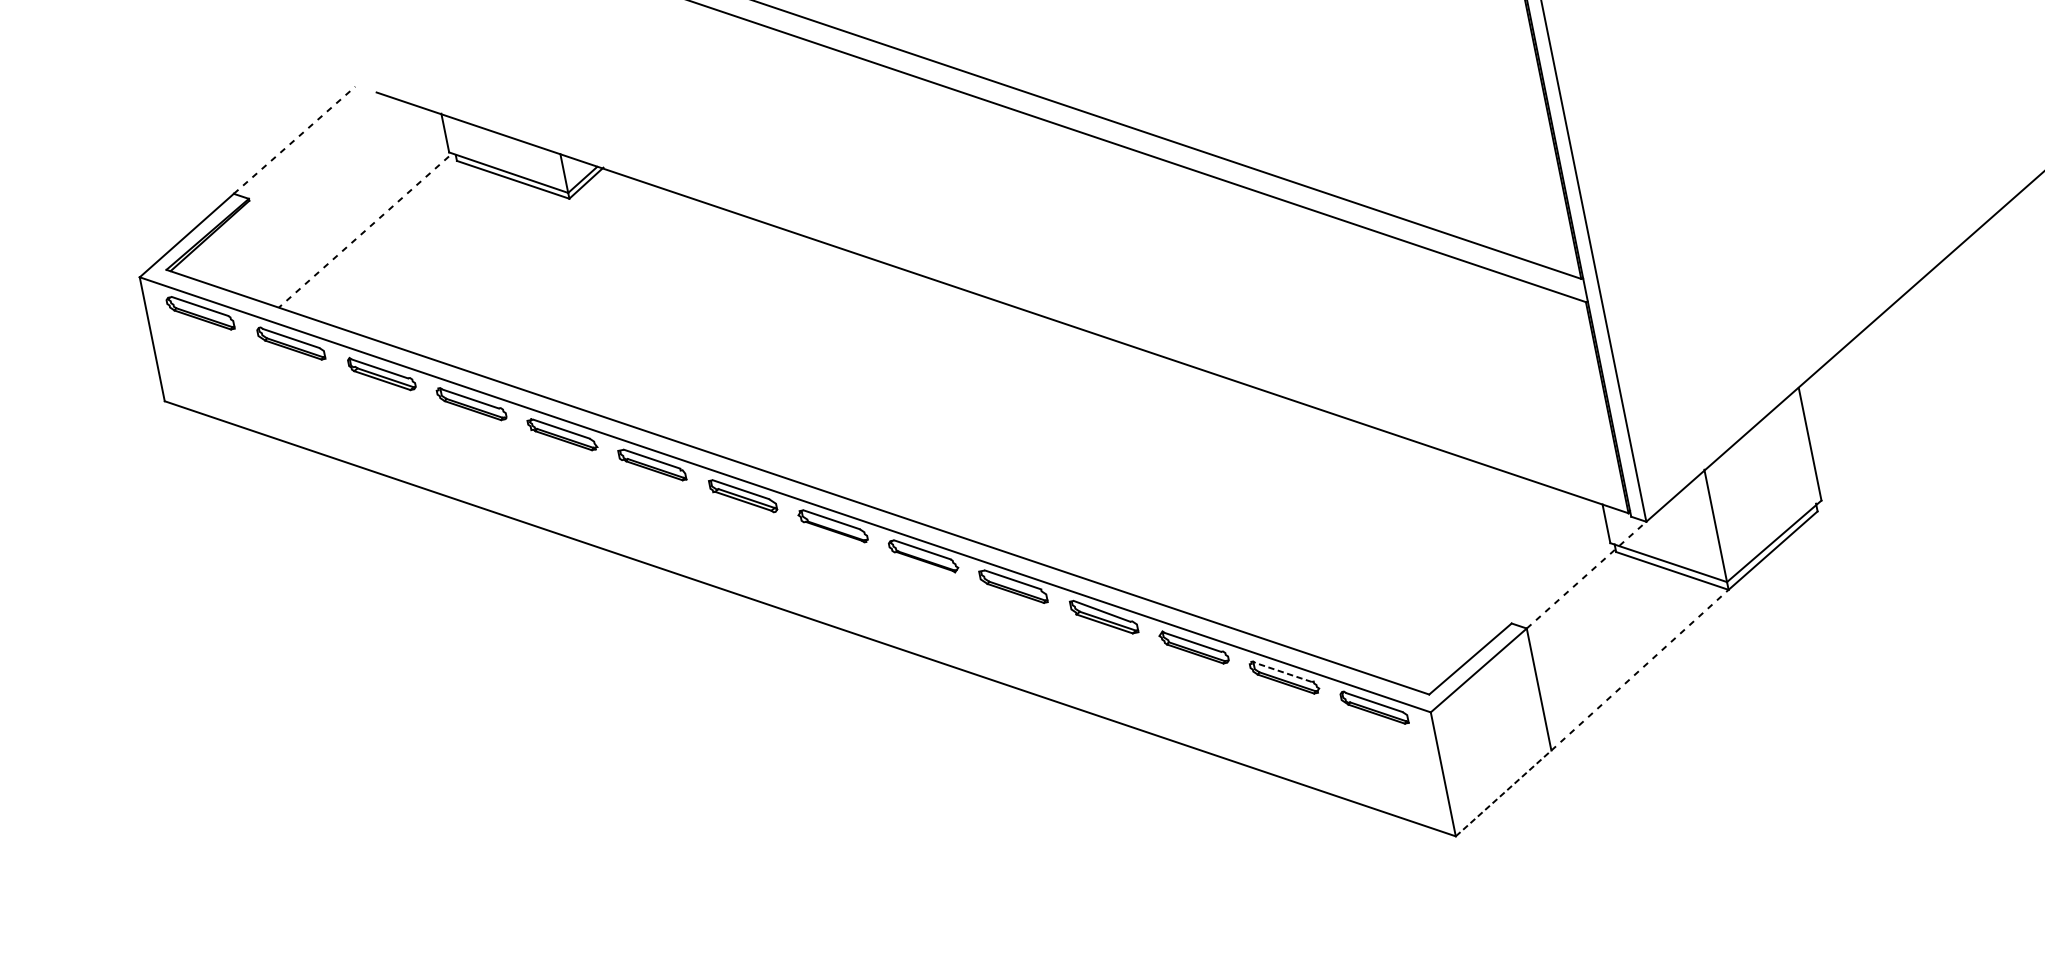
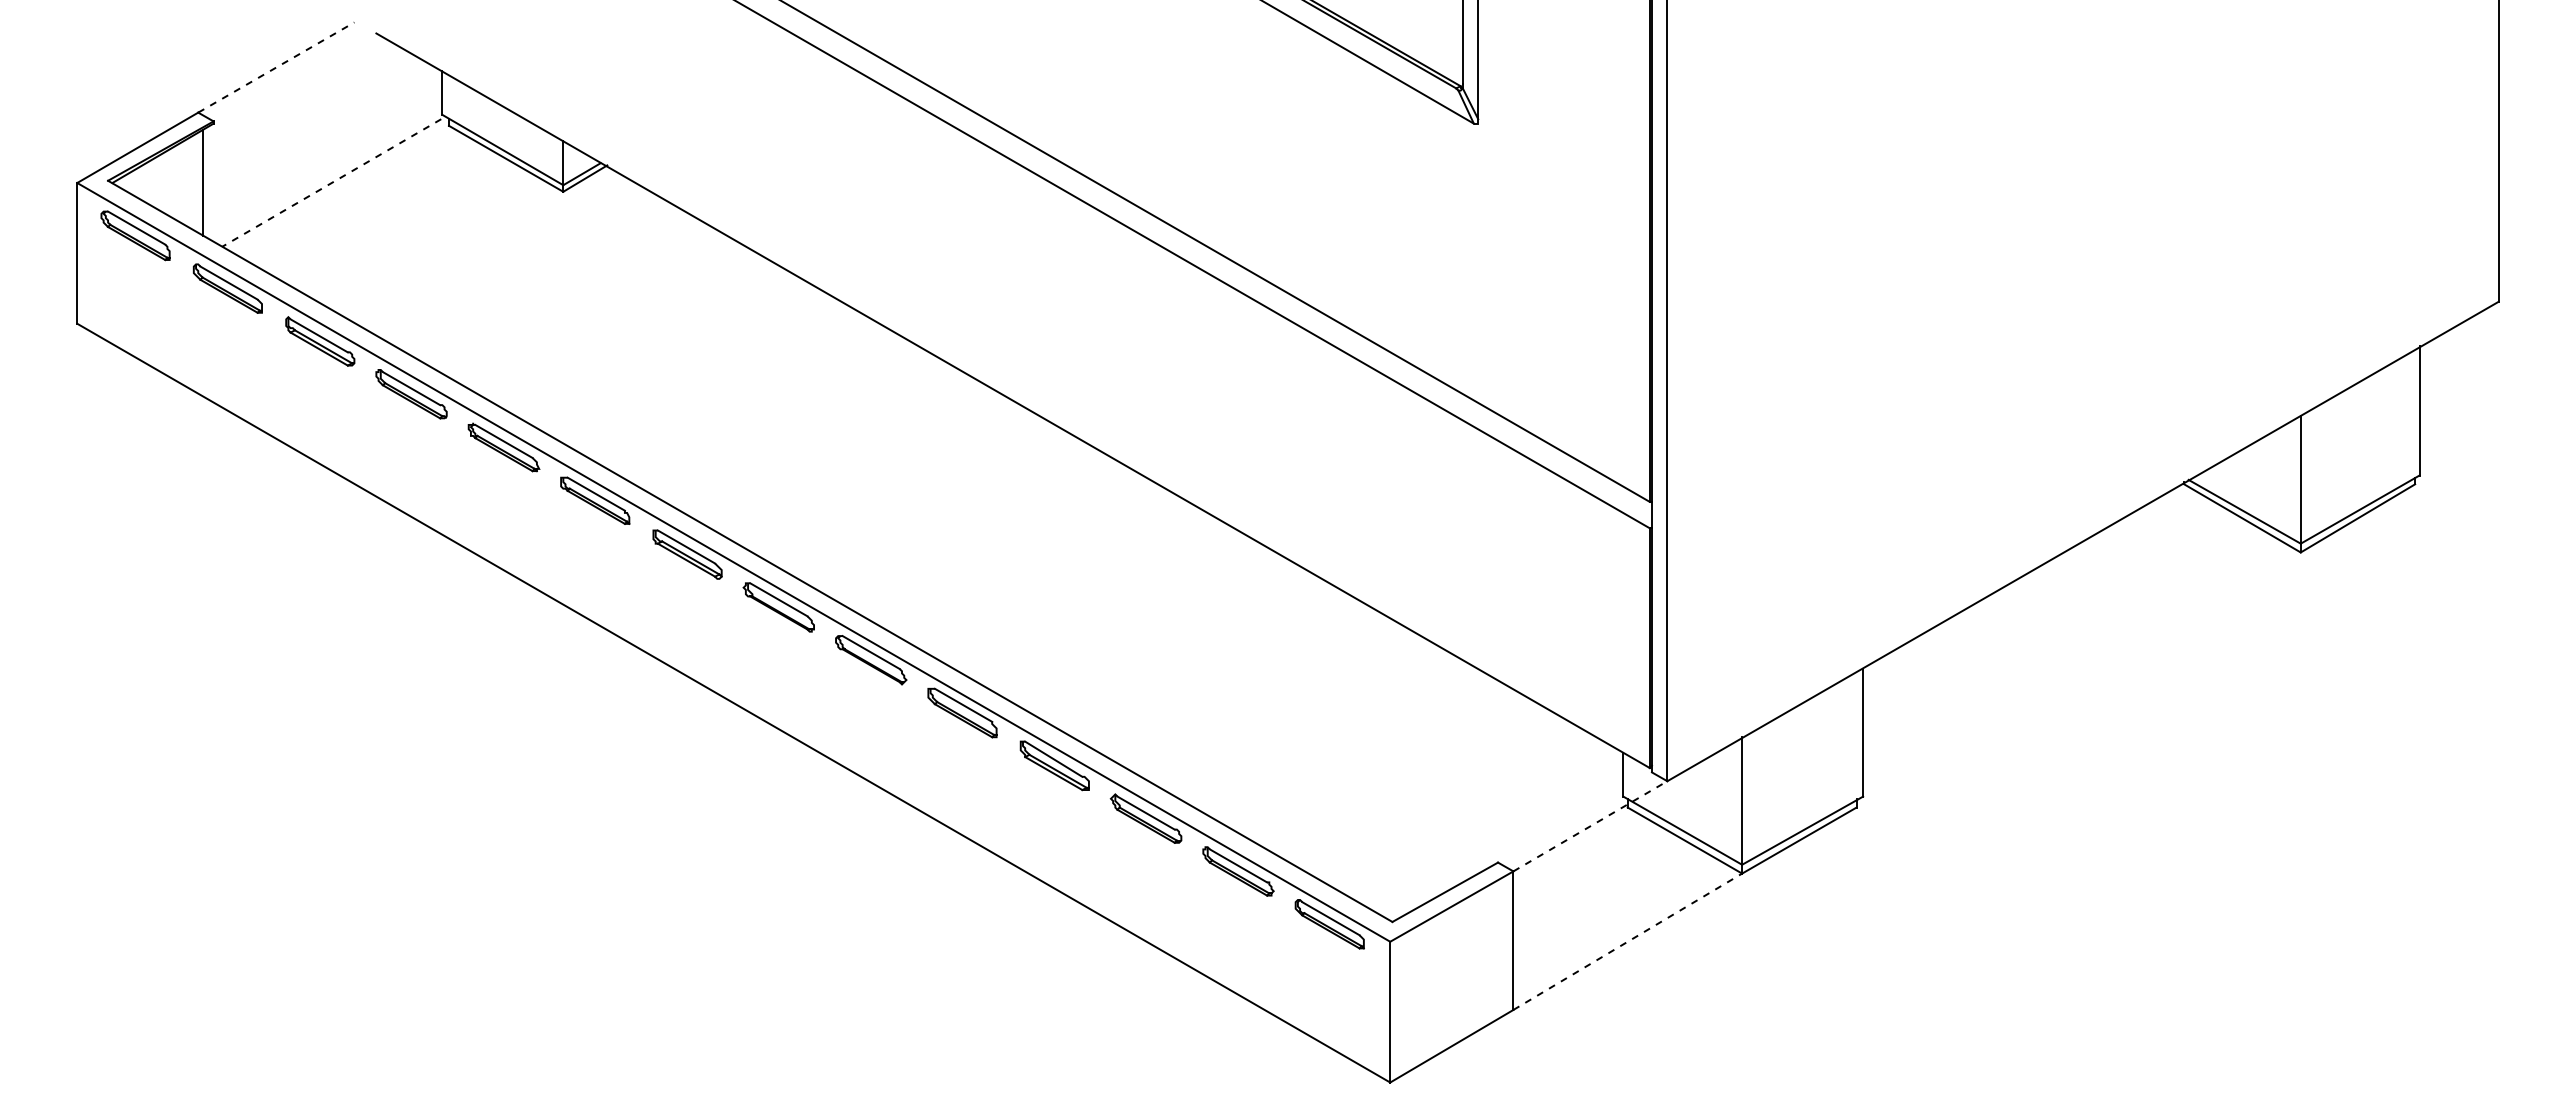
line: (249, 254) -> (202, 182), added
line: (1283, 672) -> (1238, 865), dashed -> solid
line: (1504, 792) -> (1452, 1045), dashed -> solid

